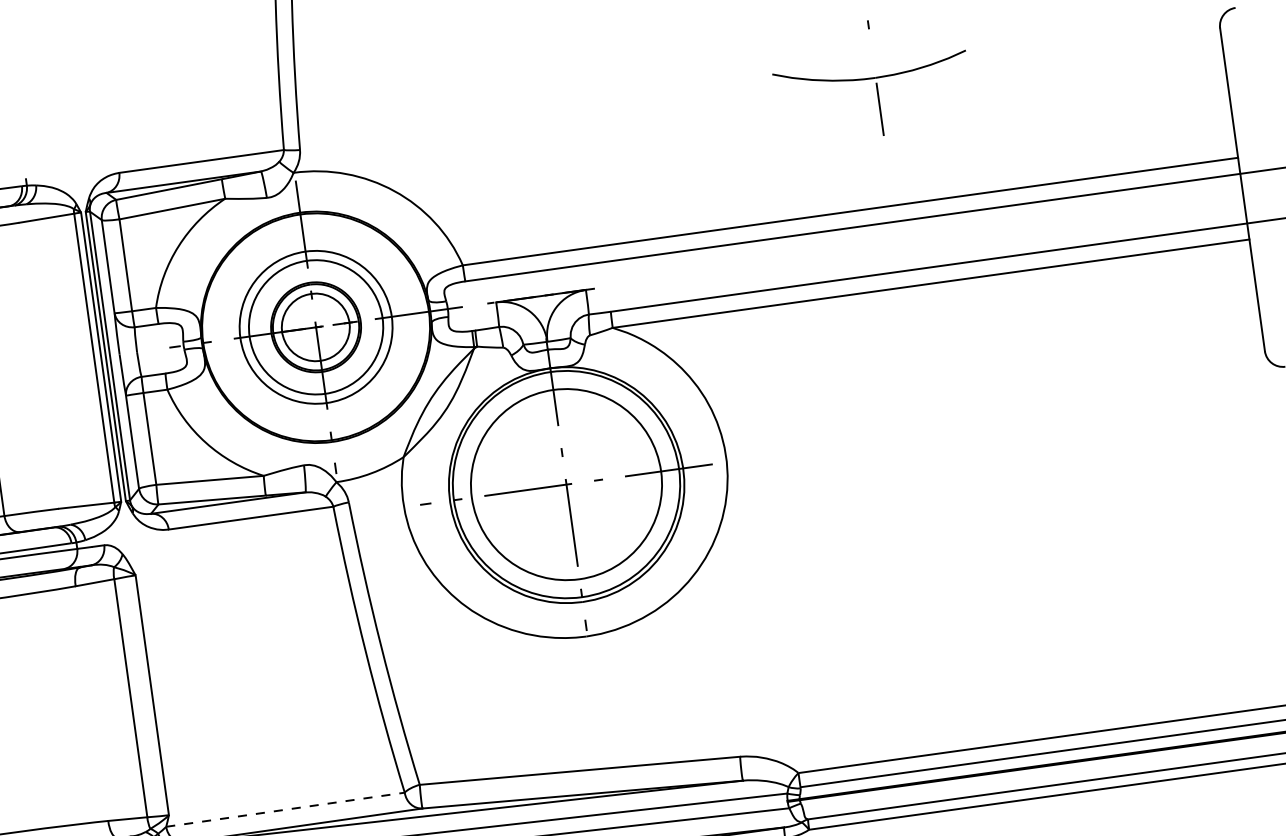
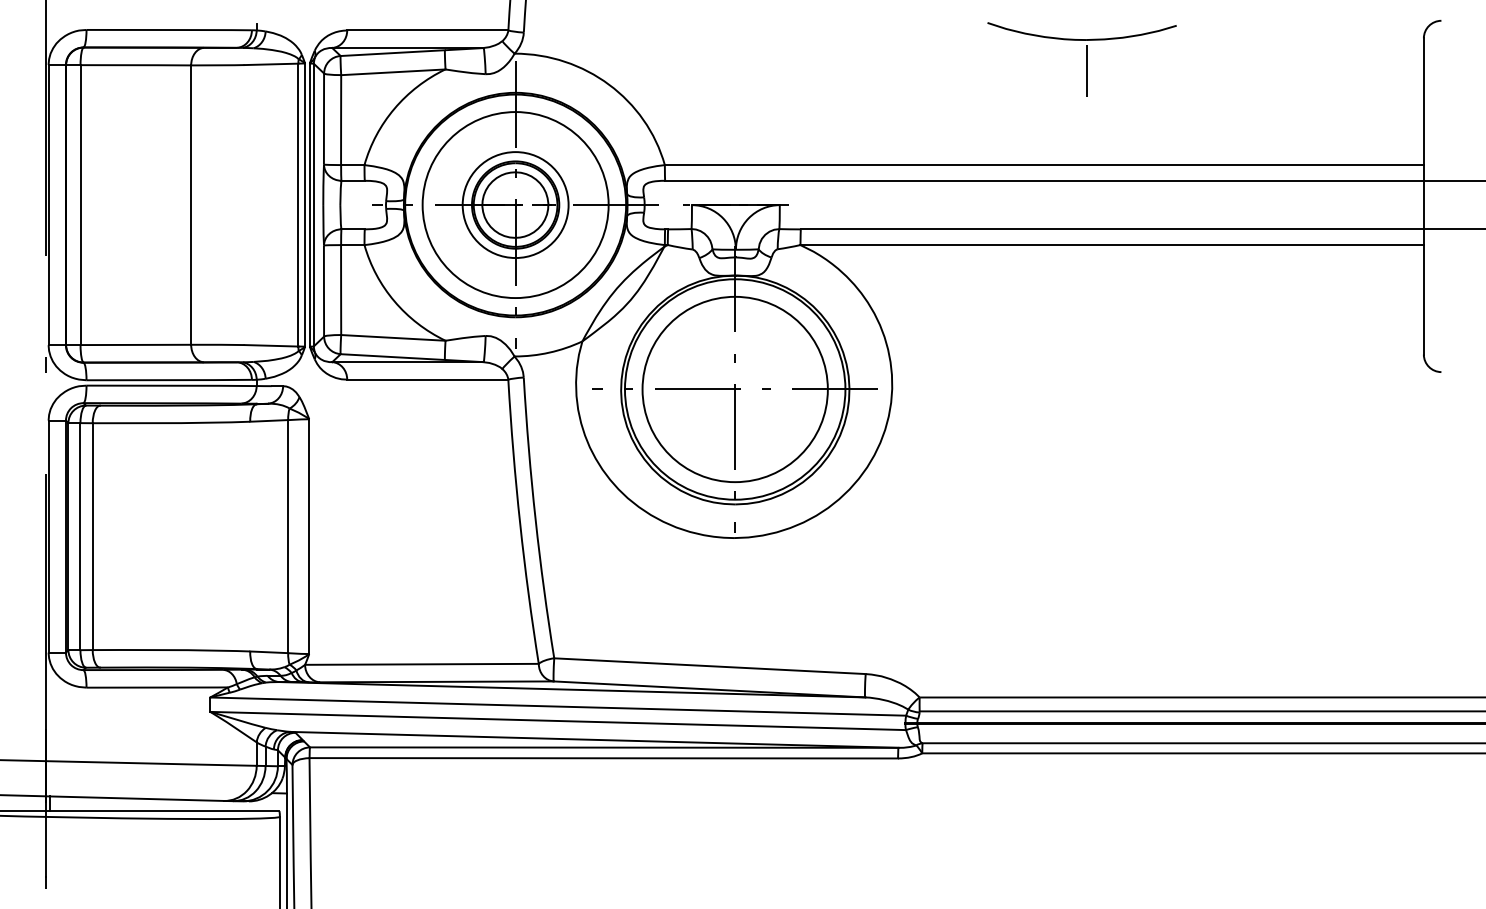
circle: (316, 327) -> (515, 205), size x0.71
circle: (316, 327) -> (515, 205), size x1.43
line: (285, 809) -> (421, 664), dashed -> solid

